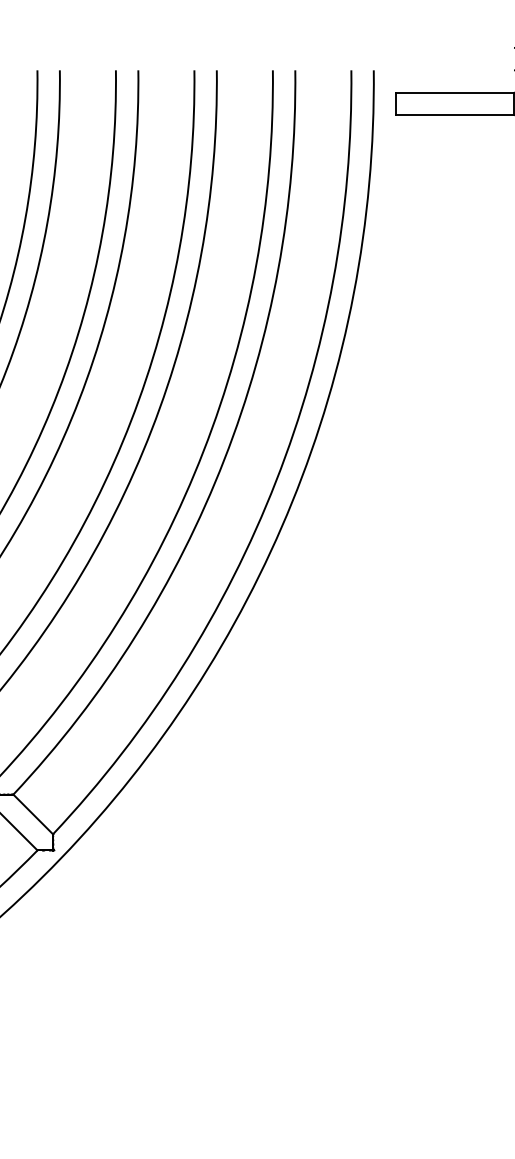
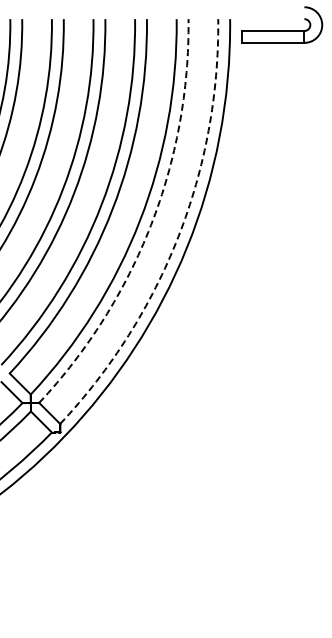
arc: (223, 459) -> (150, 225), solid -> dashed
arc: (276, 480) -> (178, 236), solid -> dashed

